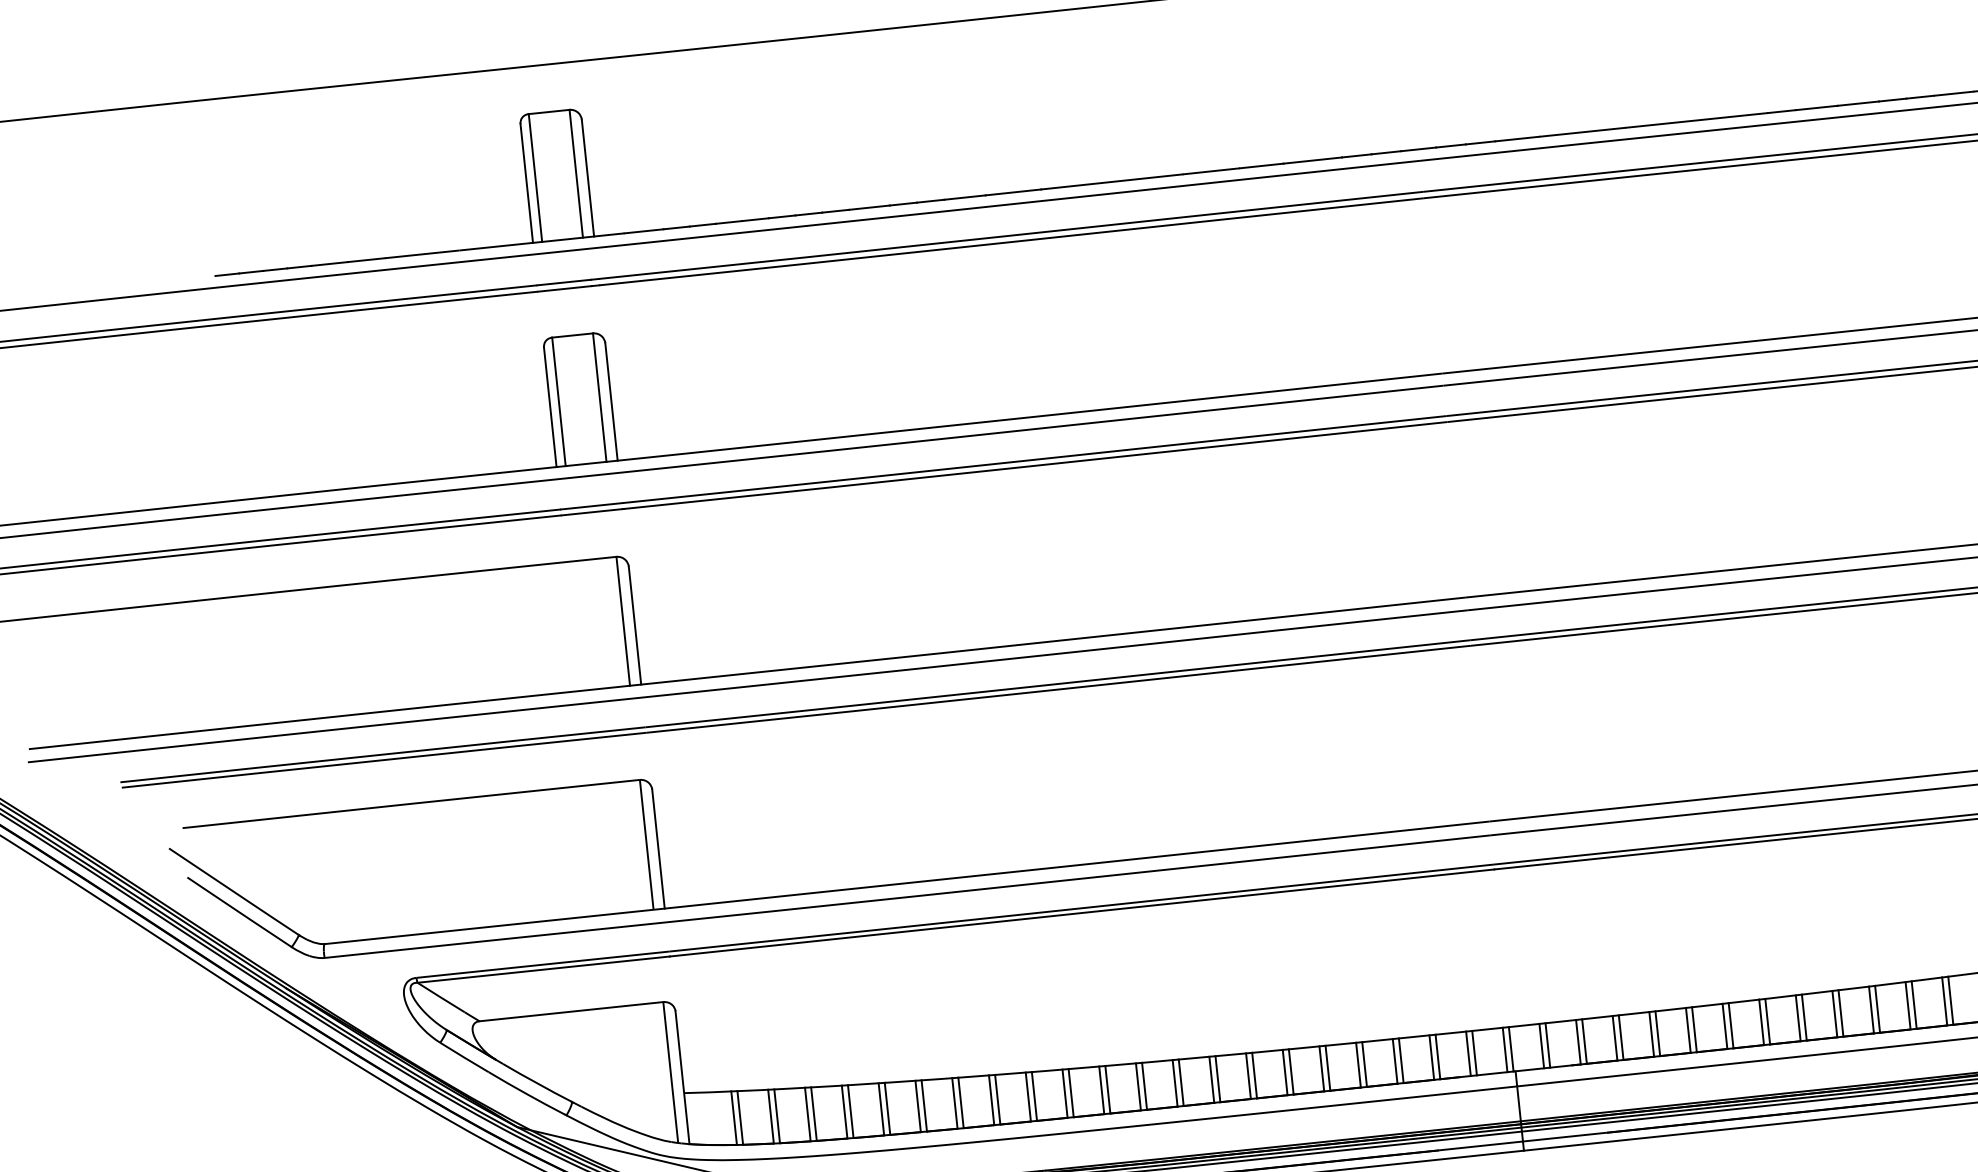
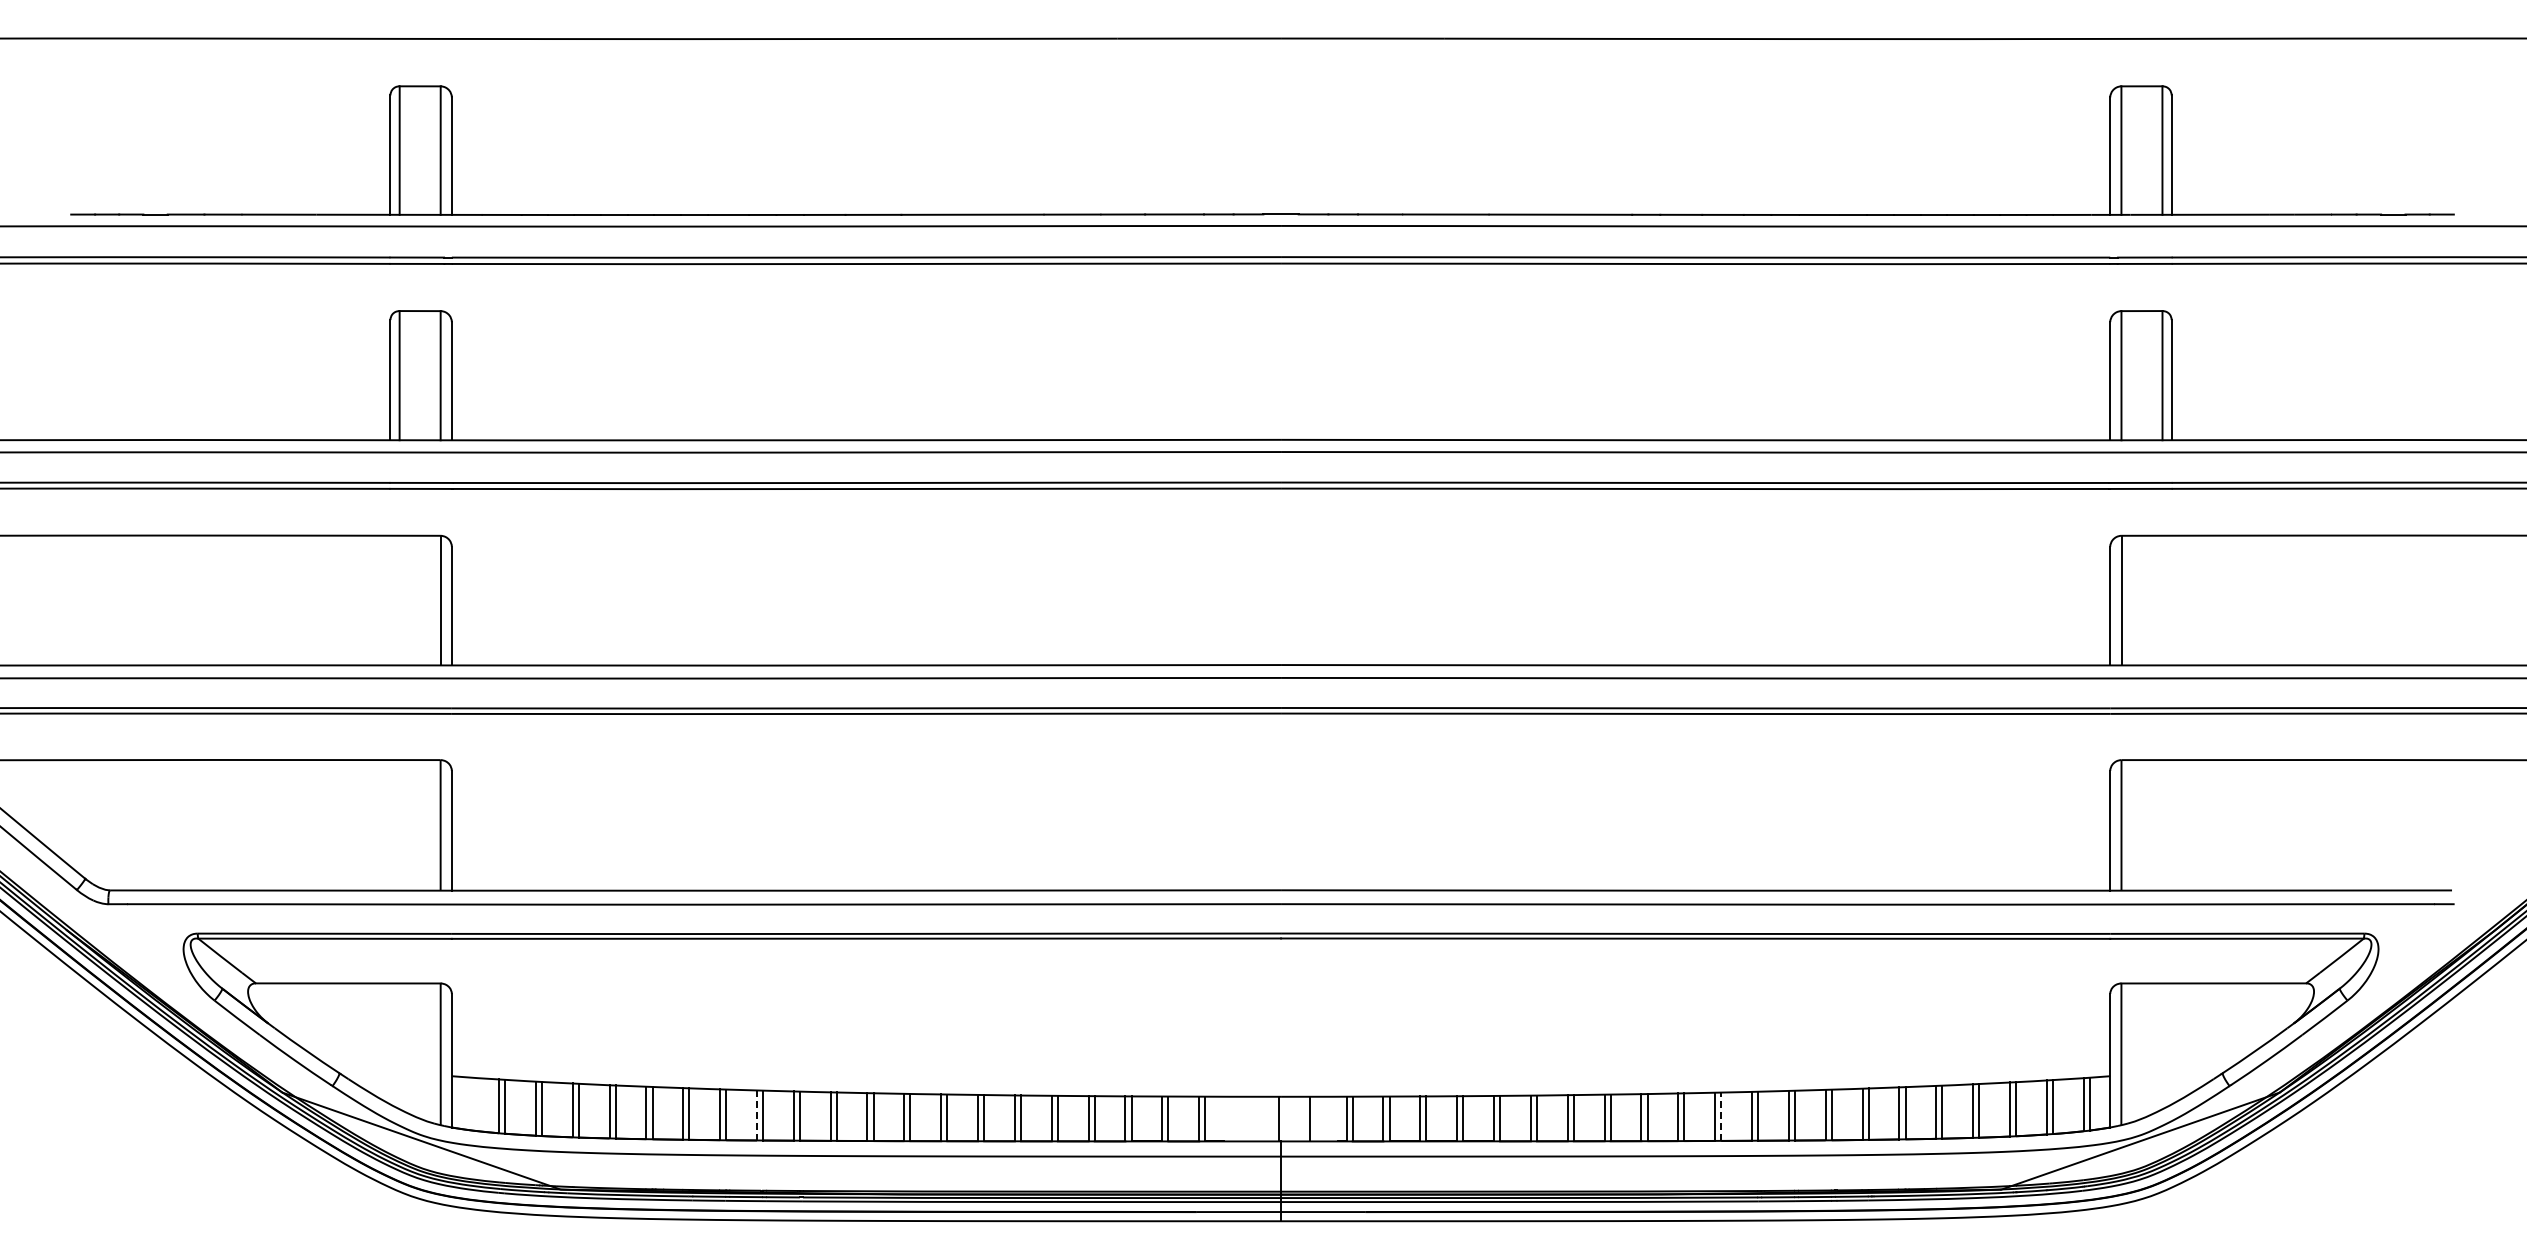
line: (1951, 1000) -> (1721, 1116), solid -> dashed
line: (1547, 1044) -> (1315, 1118), removed
line: (1504, 1049) -> (1272, 1118), removed
line: (1474, 1052) -> (1242, 1118), removed
line: (1468, 1053) -> (1236, 1118), removed
line: (991, 1099) -> (756, 1114), solid -> dashed

